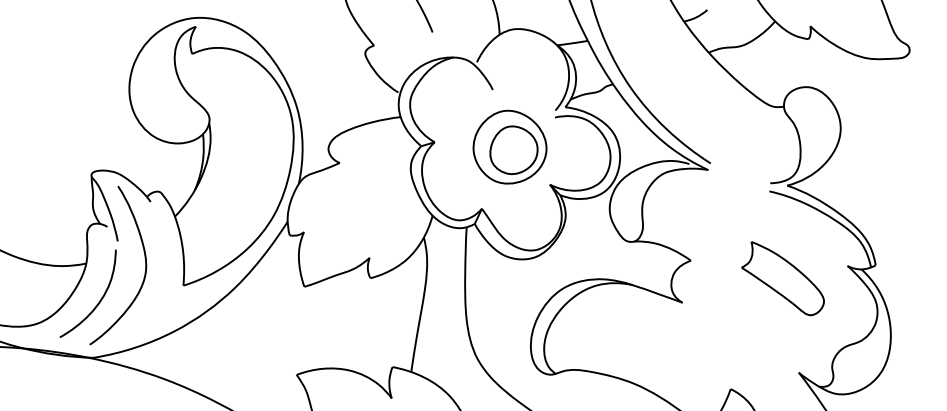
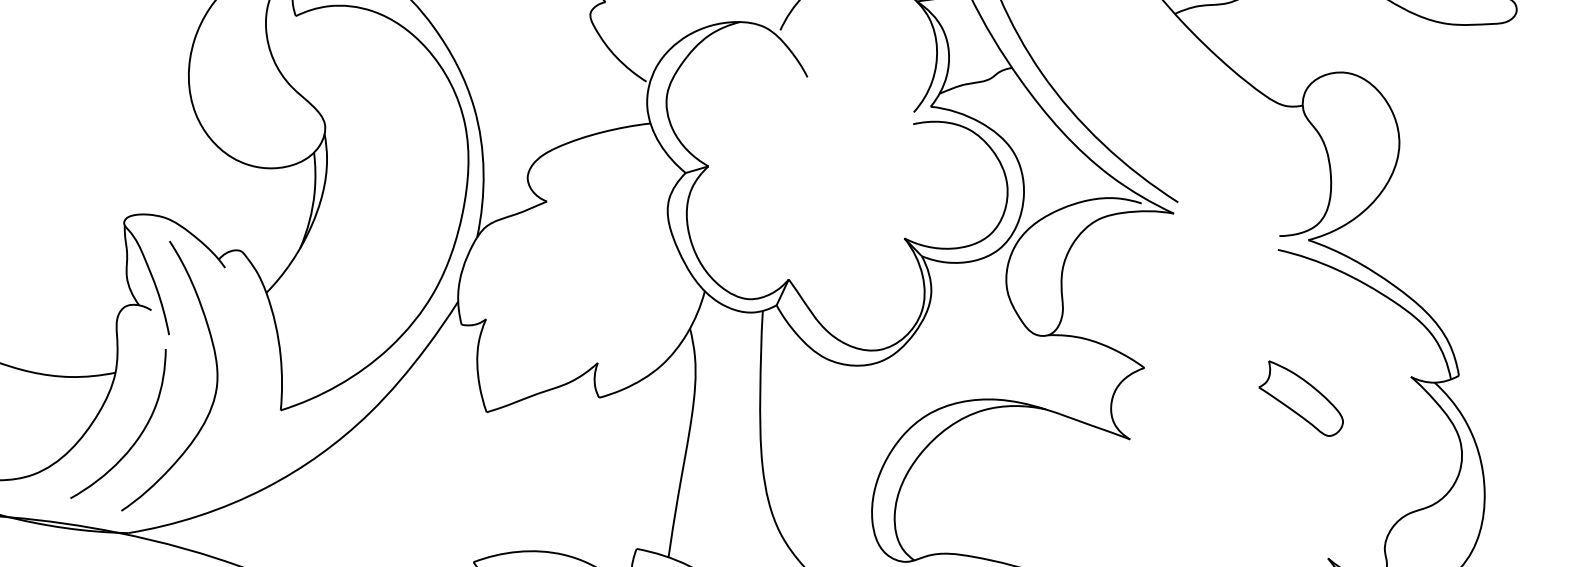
part: (509, 146) -> (835, 173), removed
part: (782, 278) -> (1300, 398), size x0.6

